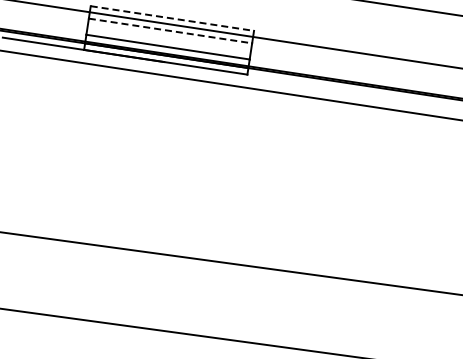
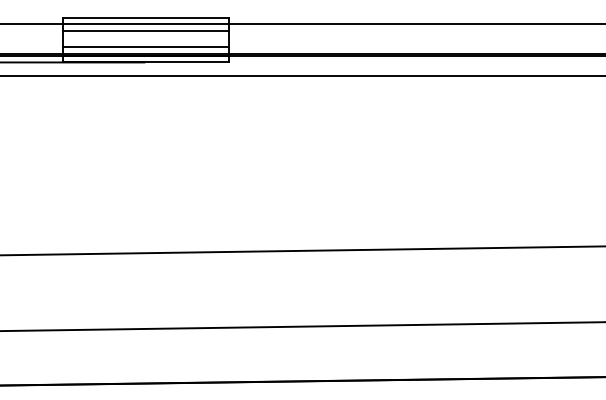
line: (172, 18) -> (146, 18), dashed -> solid
line: (171, 30) -> (146, 30), dashed -> solid

